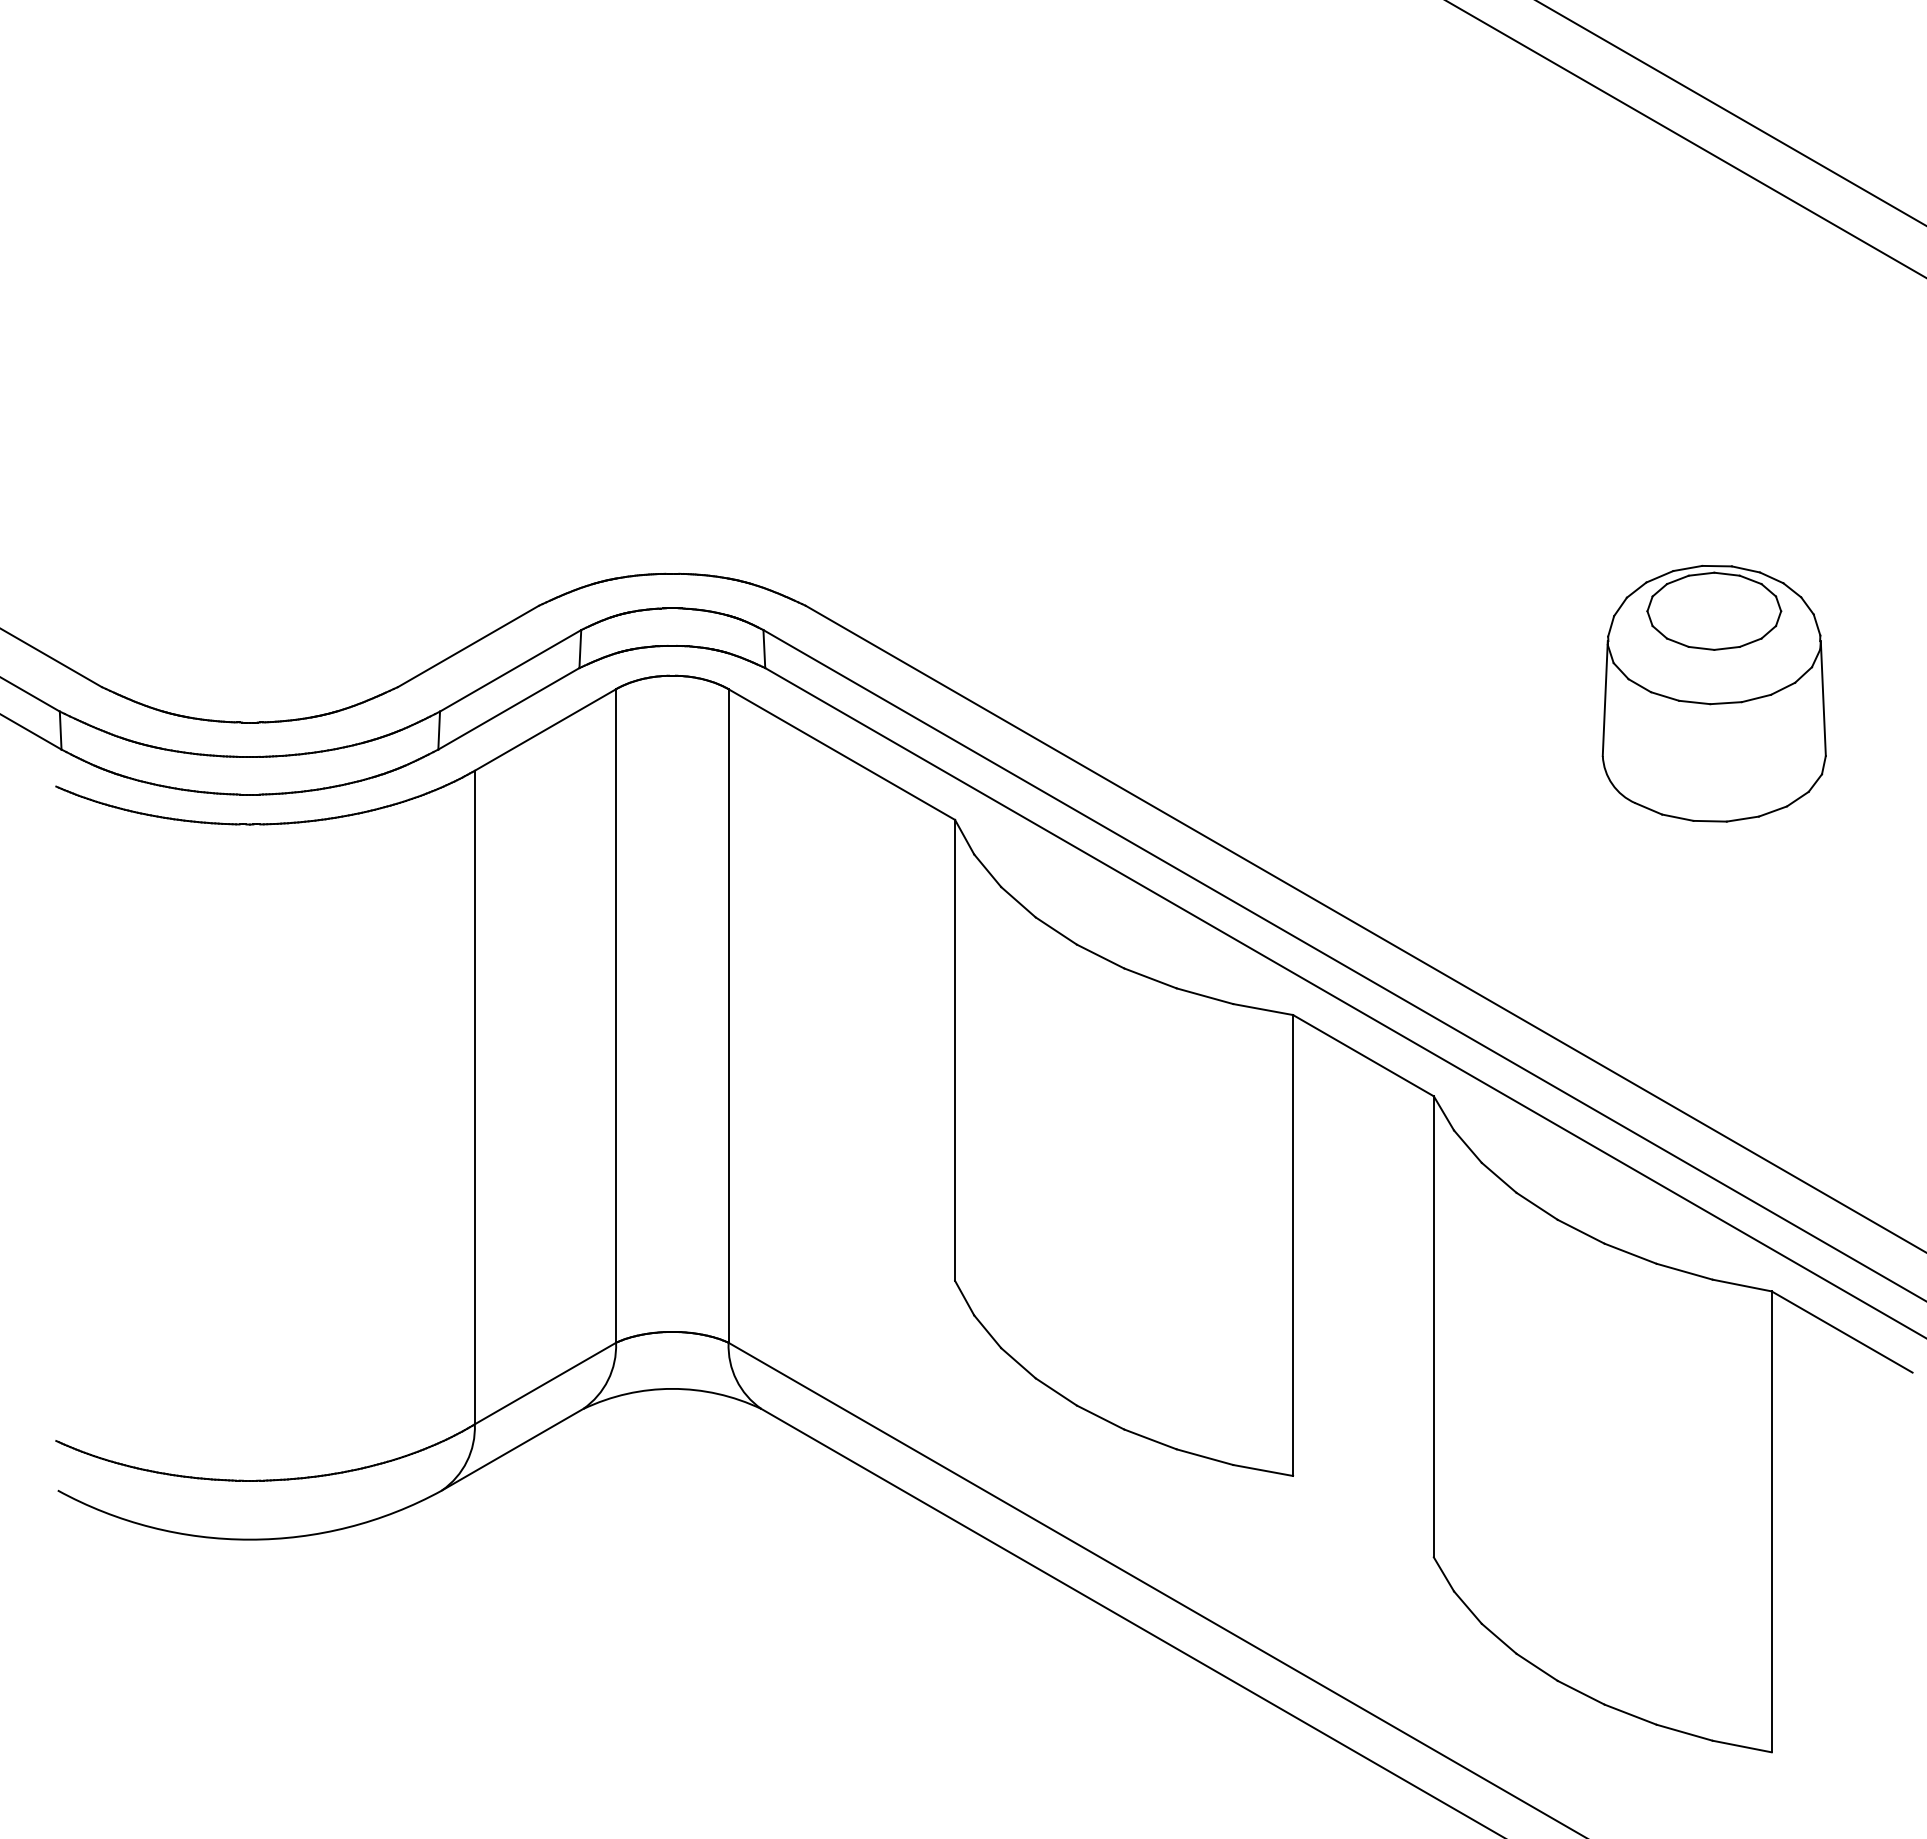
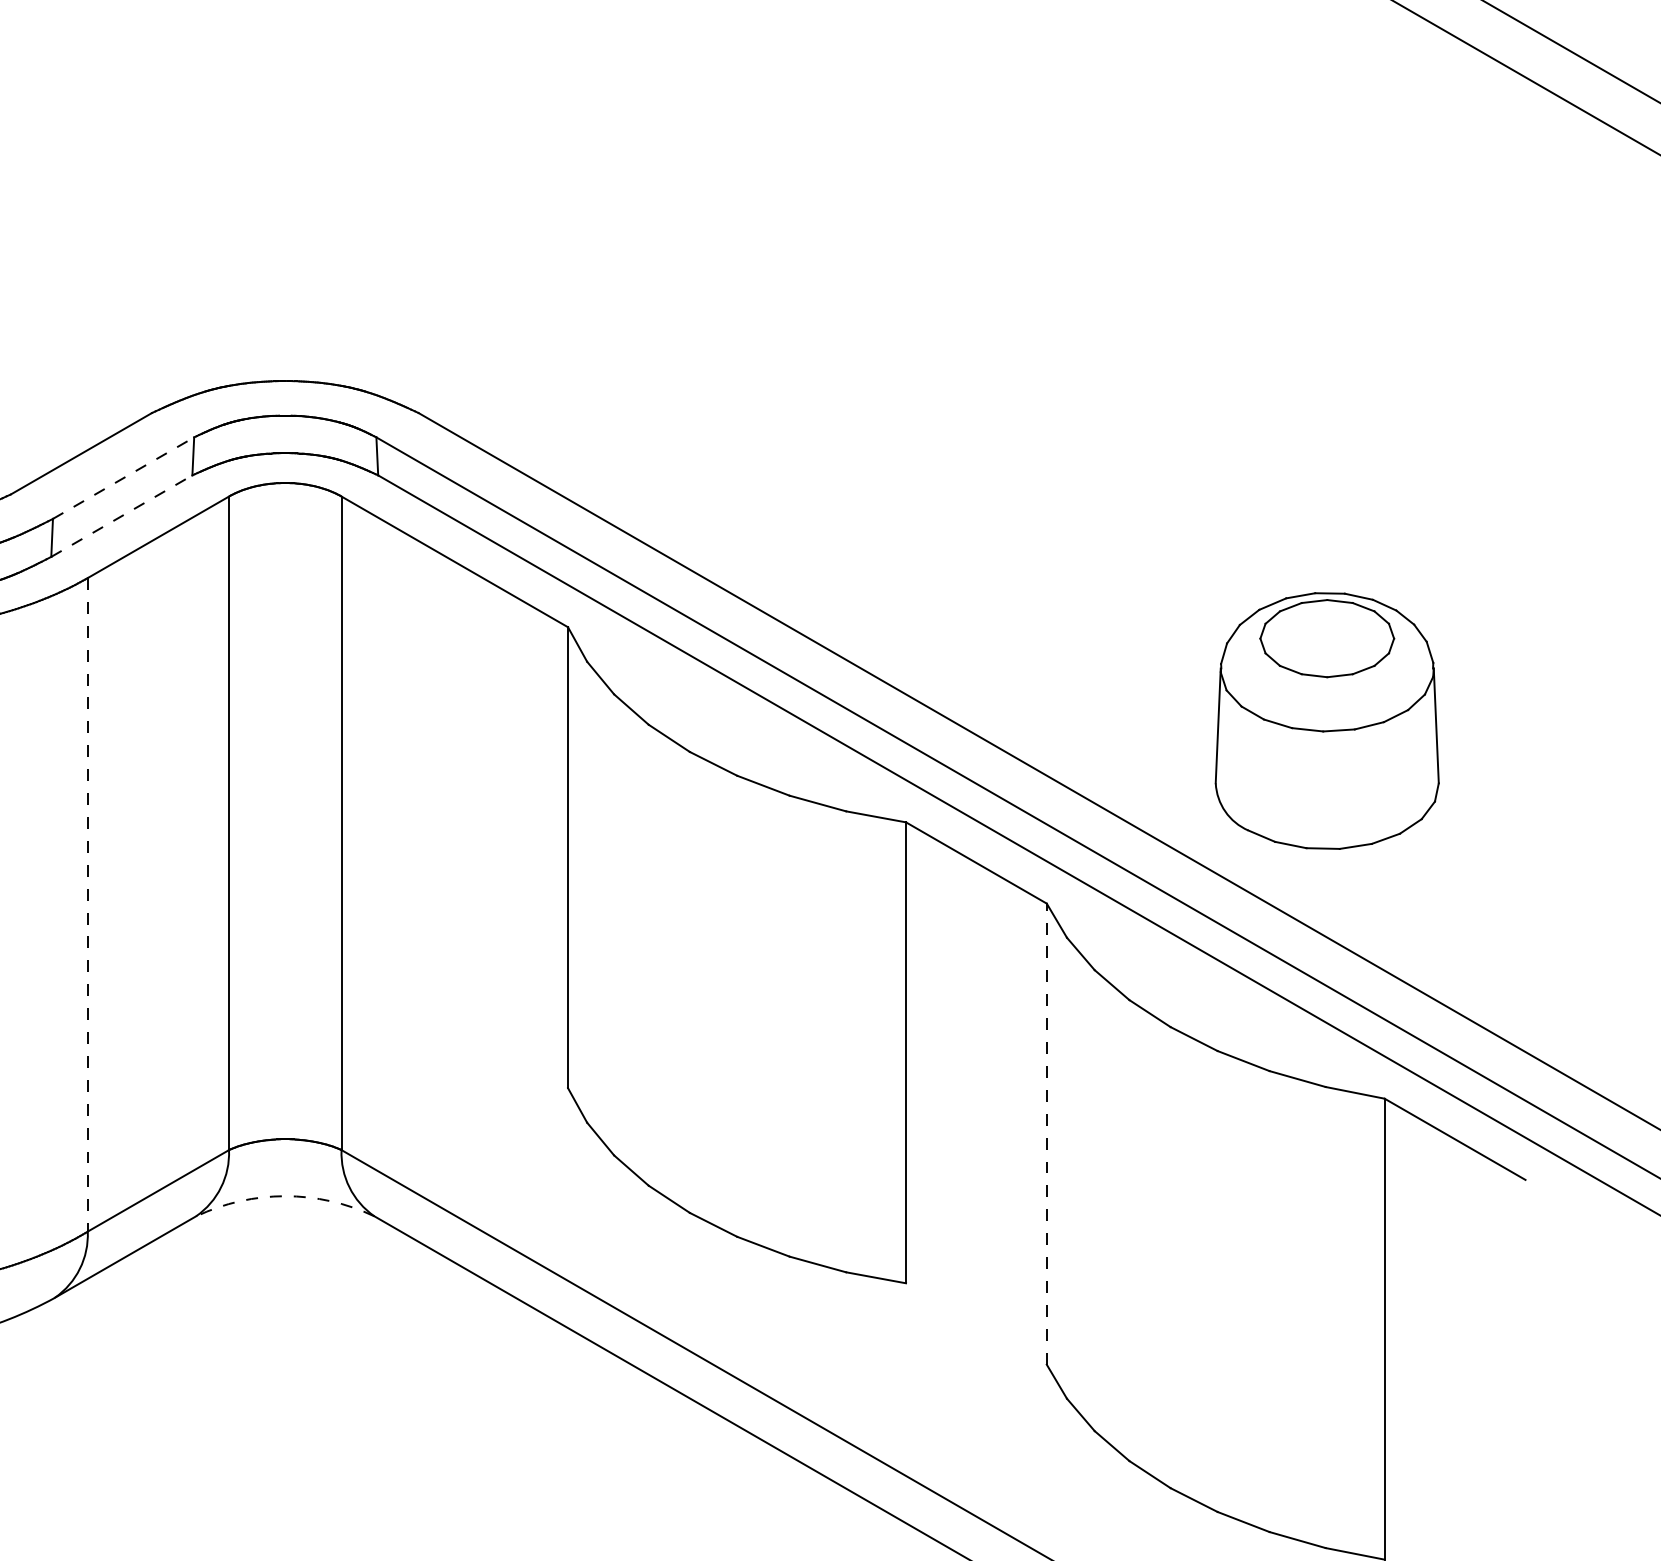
line: (510, 670) -> (123, 477), solid -> dashed
part: (1713, 693) -> (1326, 720), moved
line: (509, 708) -> (122, 515), solid -> dashed
line: (474, 1097) -> (87, 904), solid -> dashed
line: (1433, 1326) -> (1046, 1133), solid -> dashed
arc: (672, 1388) -> (285, 1195), solid -> dashed

